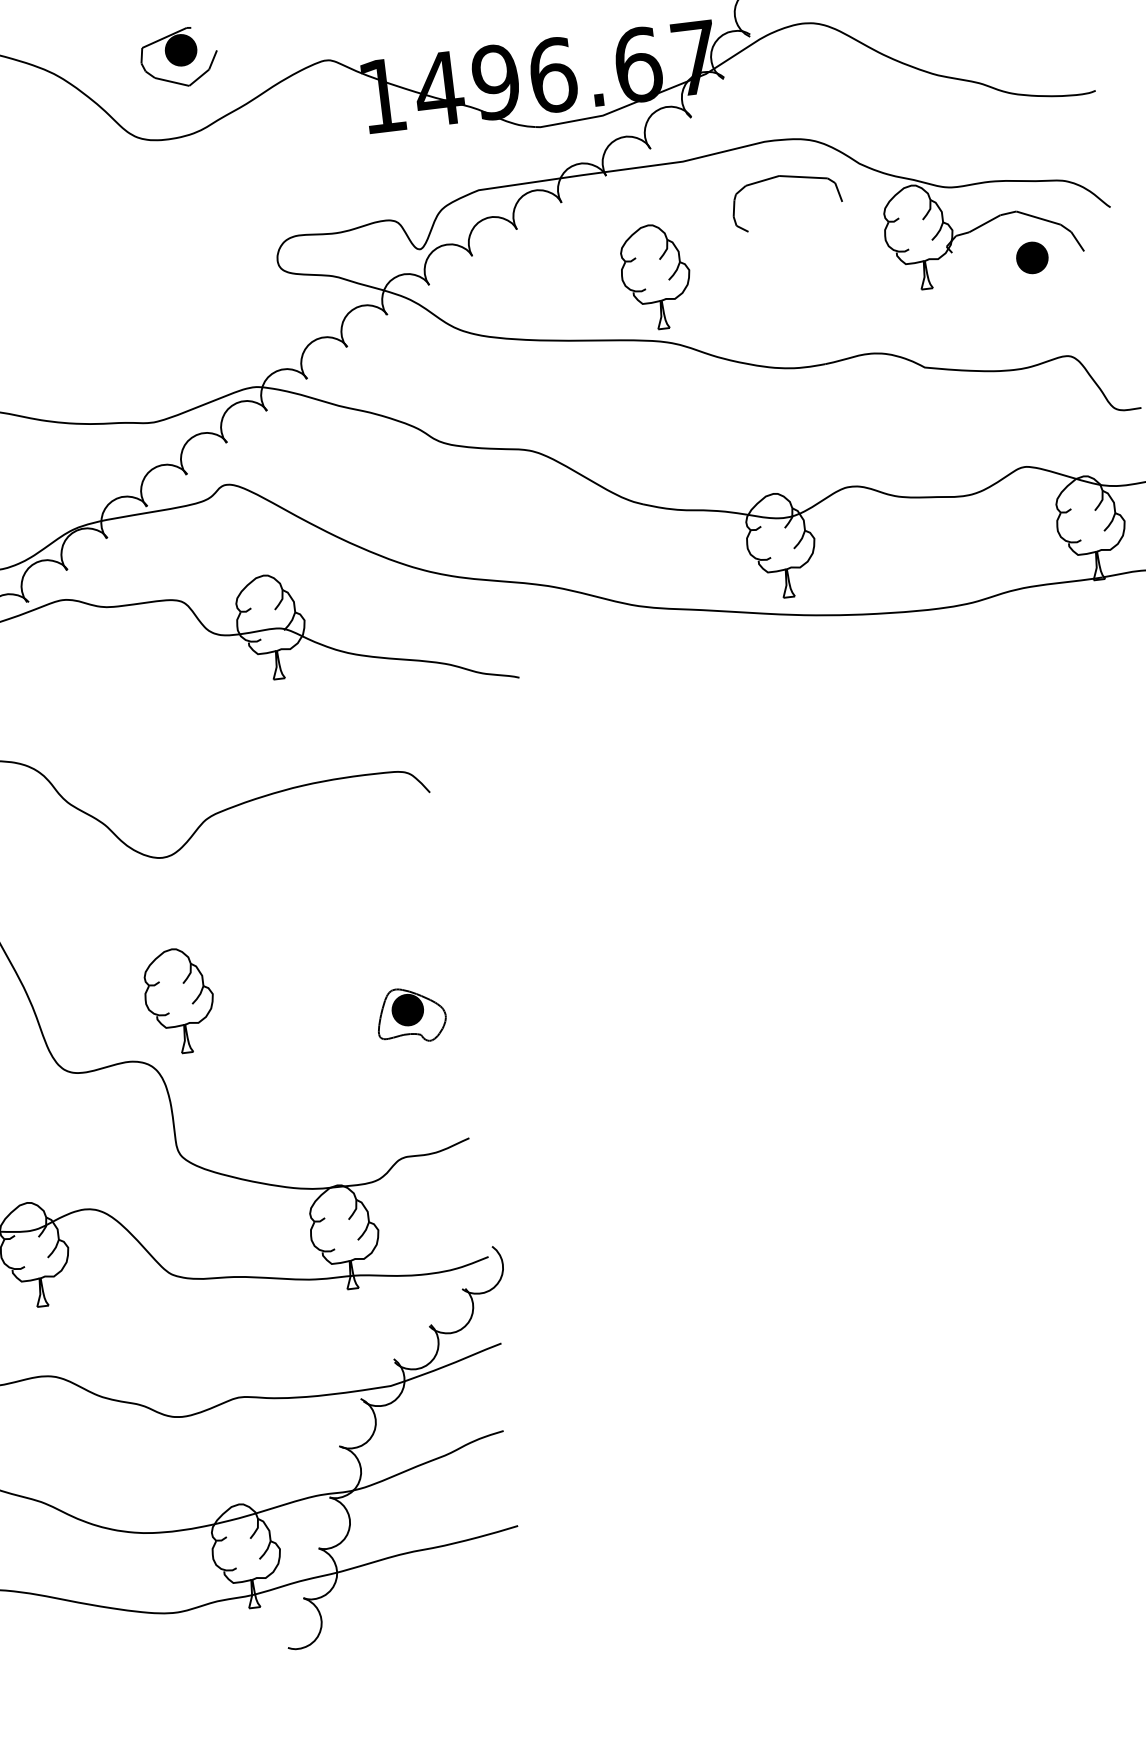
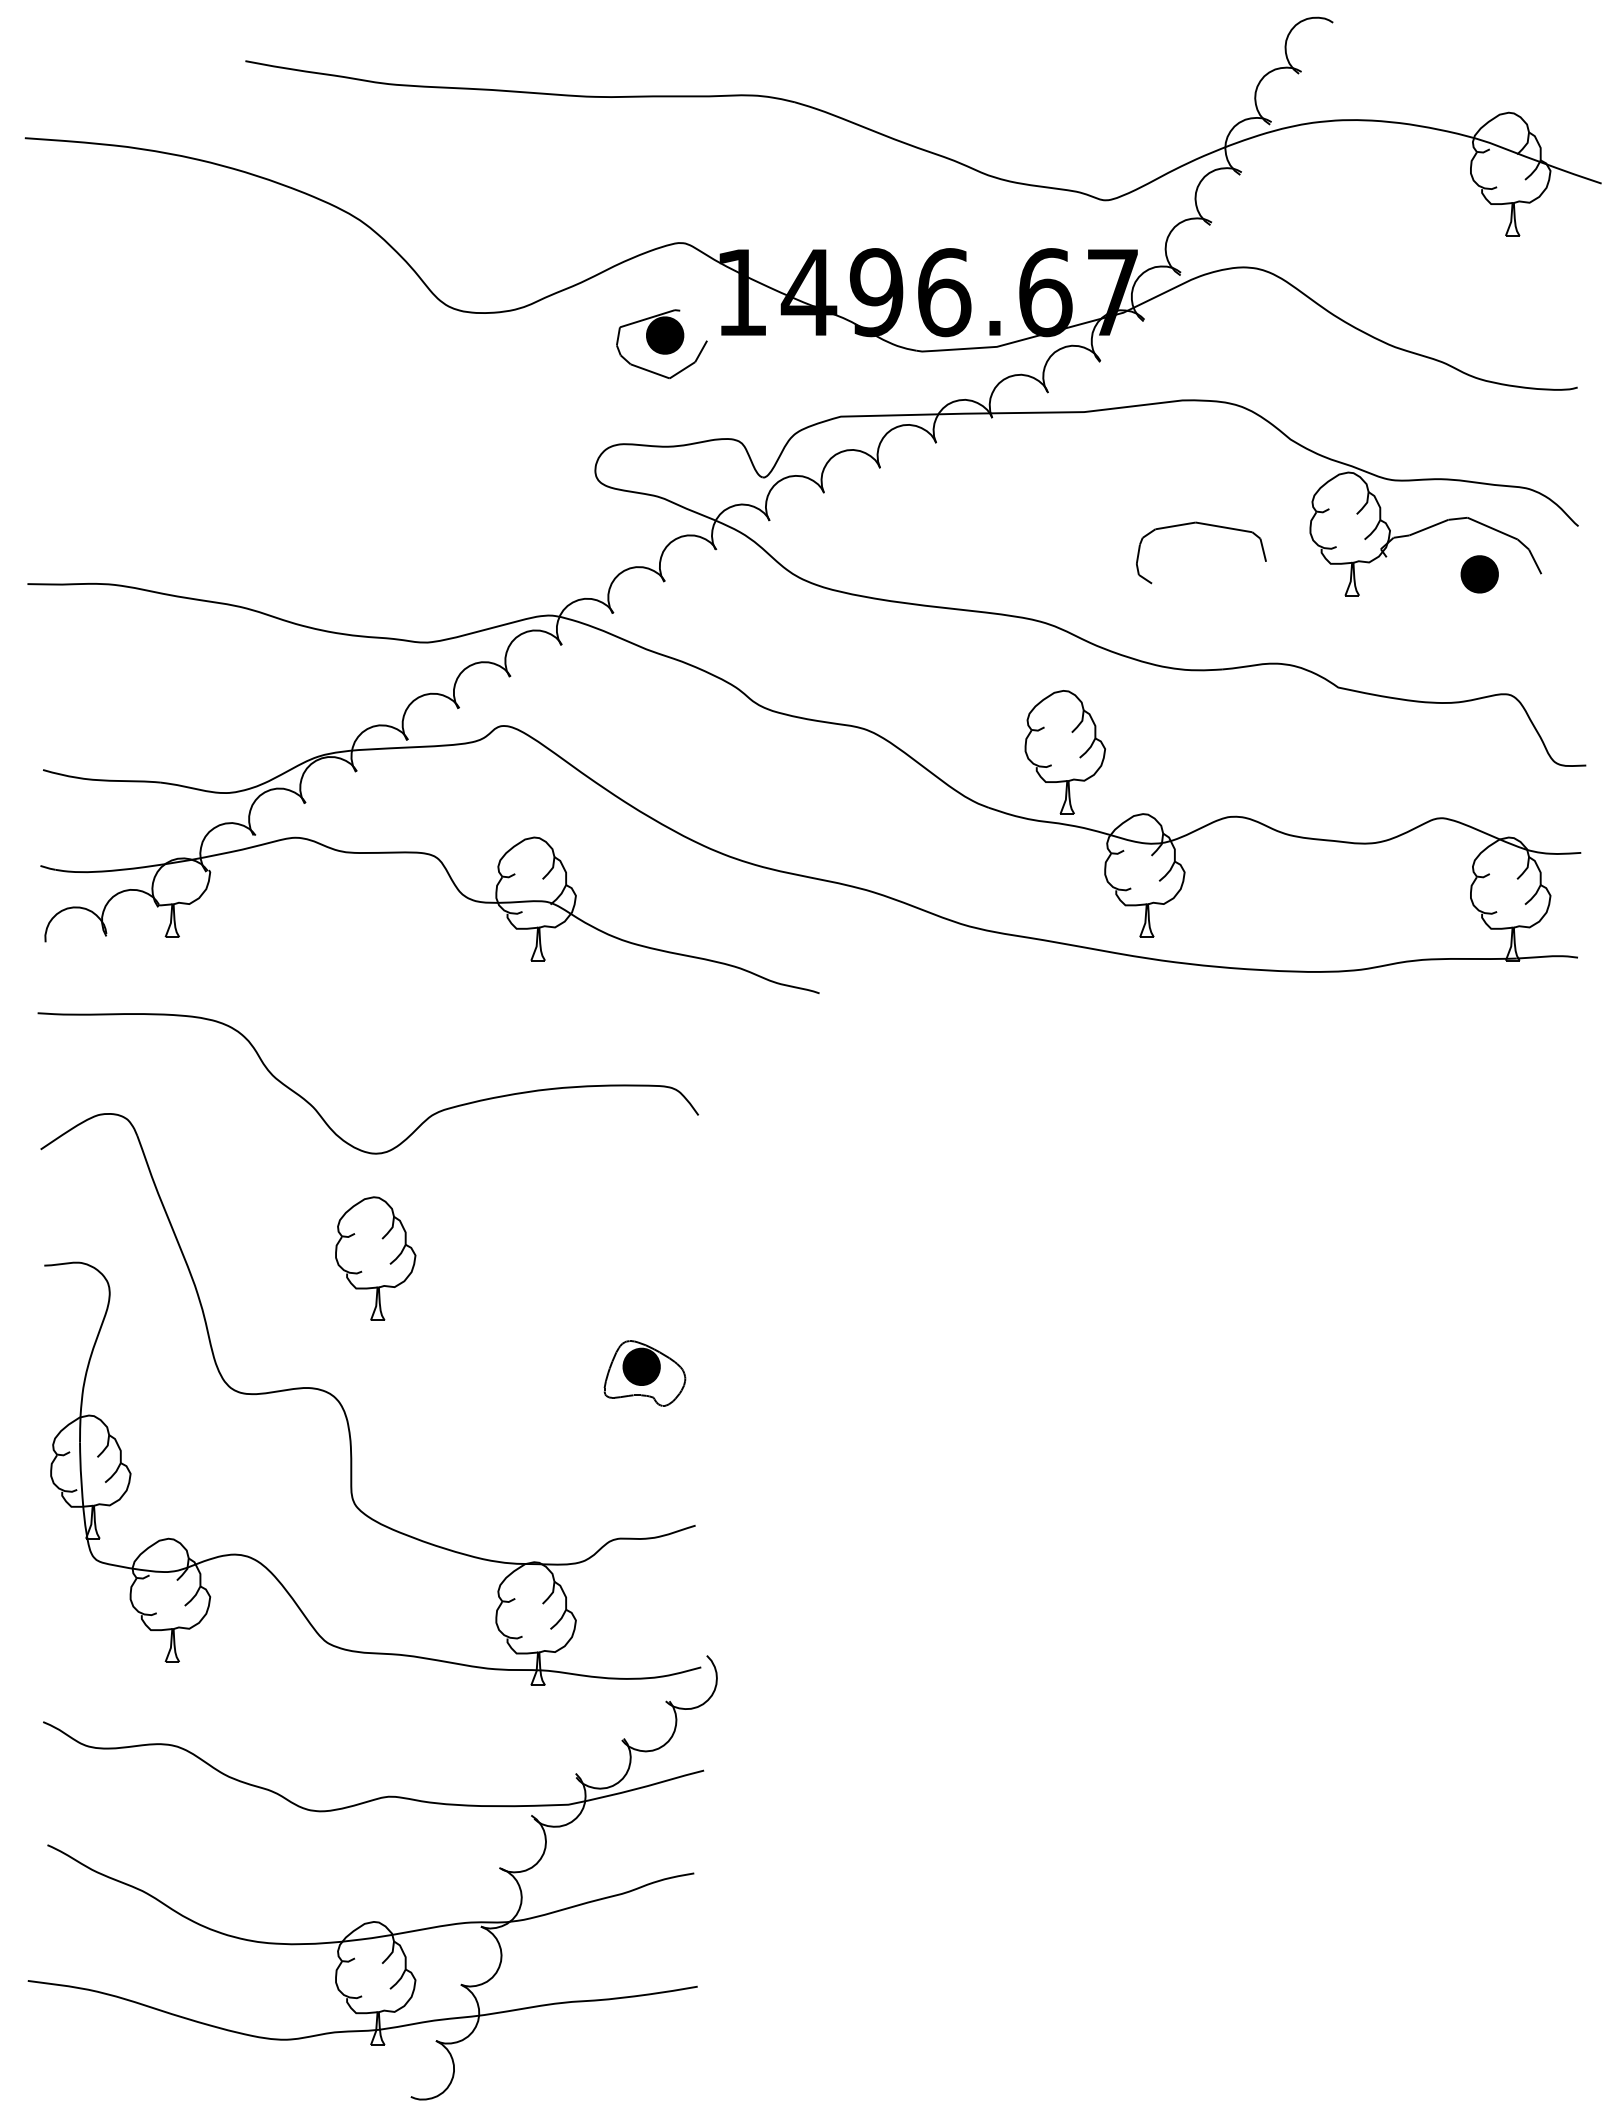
part: (178, 58) -> (661, 344), moved
part: (787, 177) -> (1205, 525), moved
part: (655, 277) -> (1064, 752), moved
part: (179, 1000) -> (375, 1258), moved

